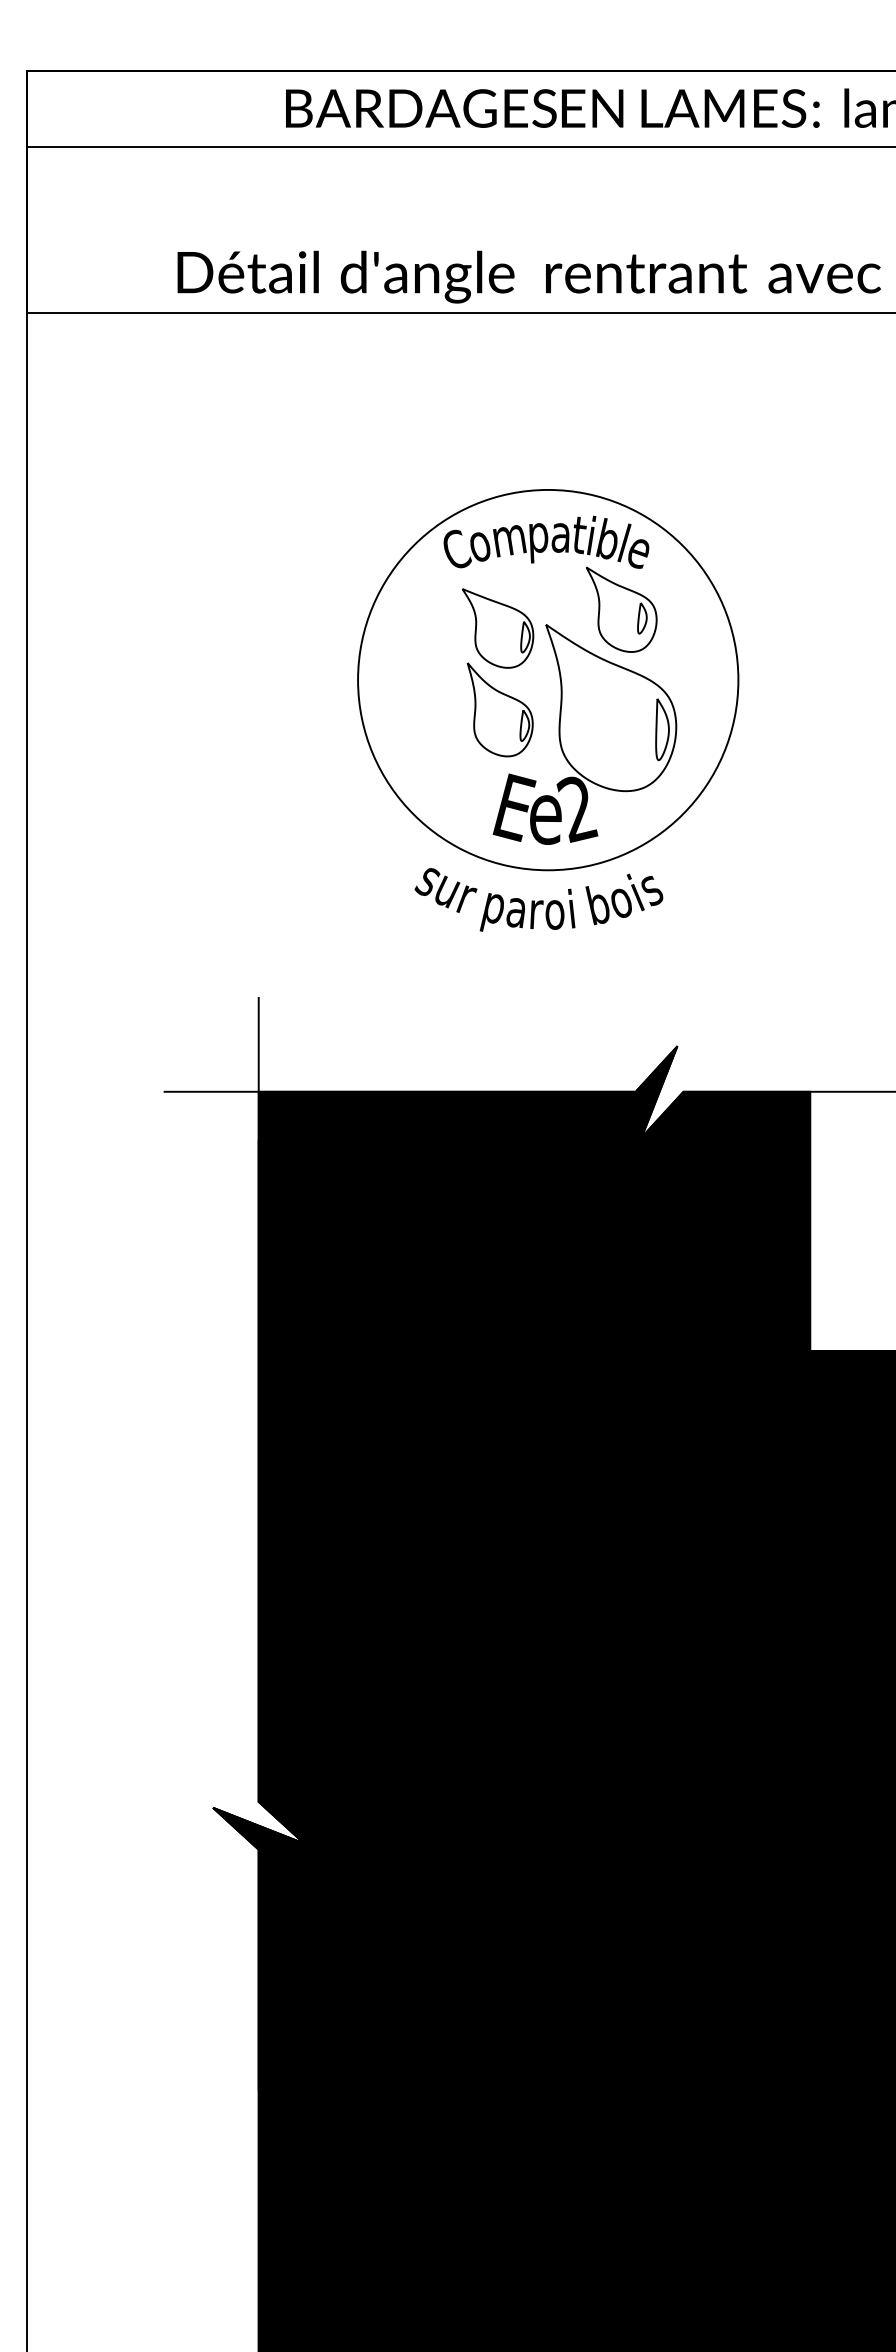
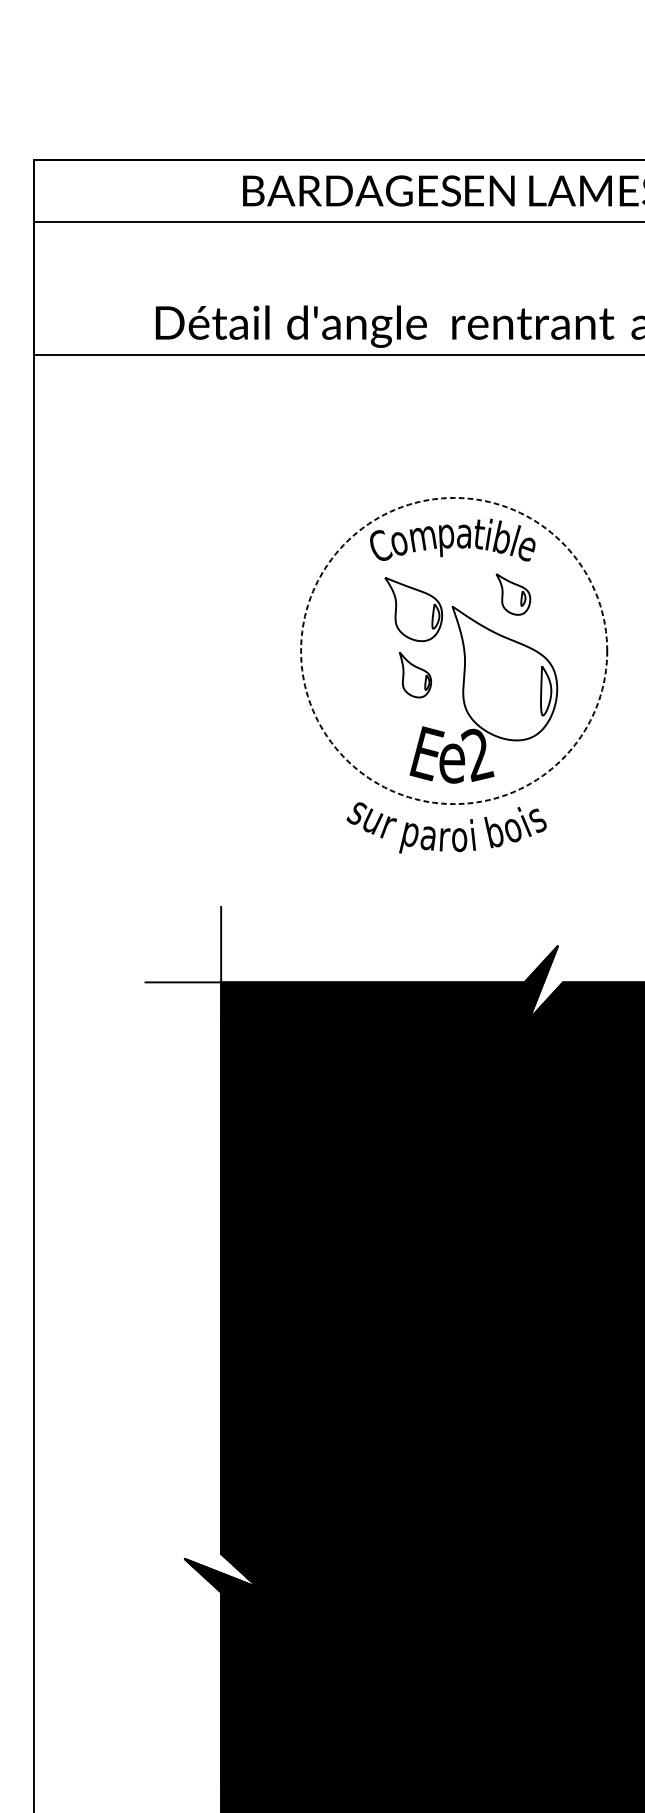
part: (621, 609) -> (513, 594), size x0.6
circle: (548, 679) -> (454, 650), solid -> dashed
part: (499, 709) -> (414, 674), size x0.6

